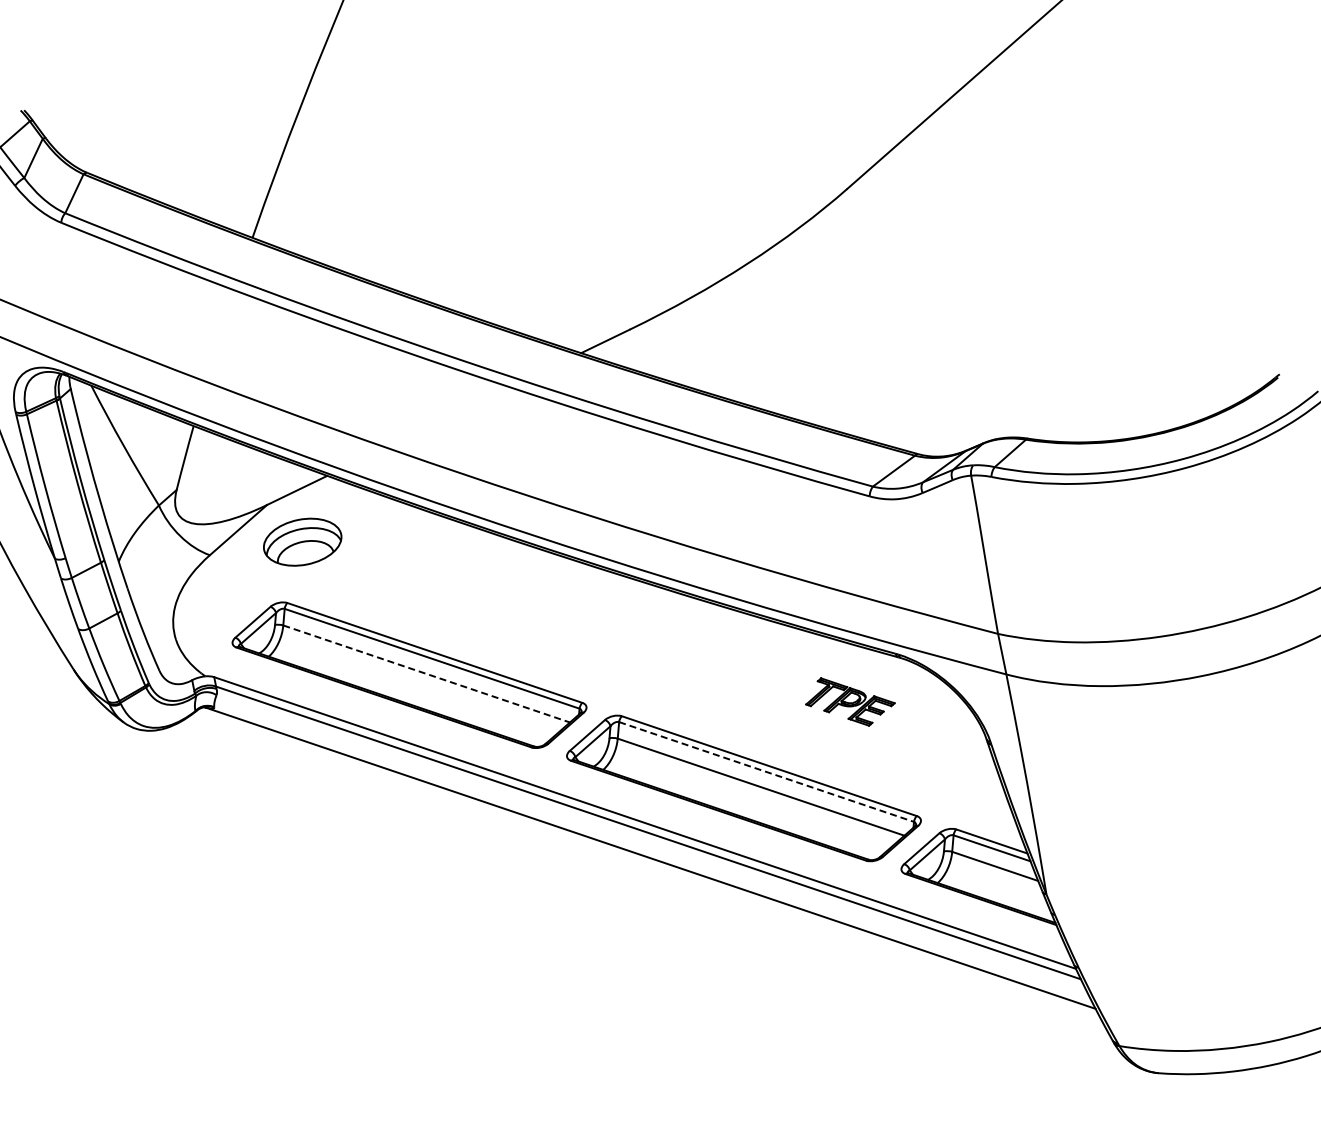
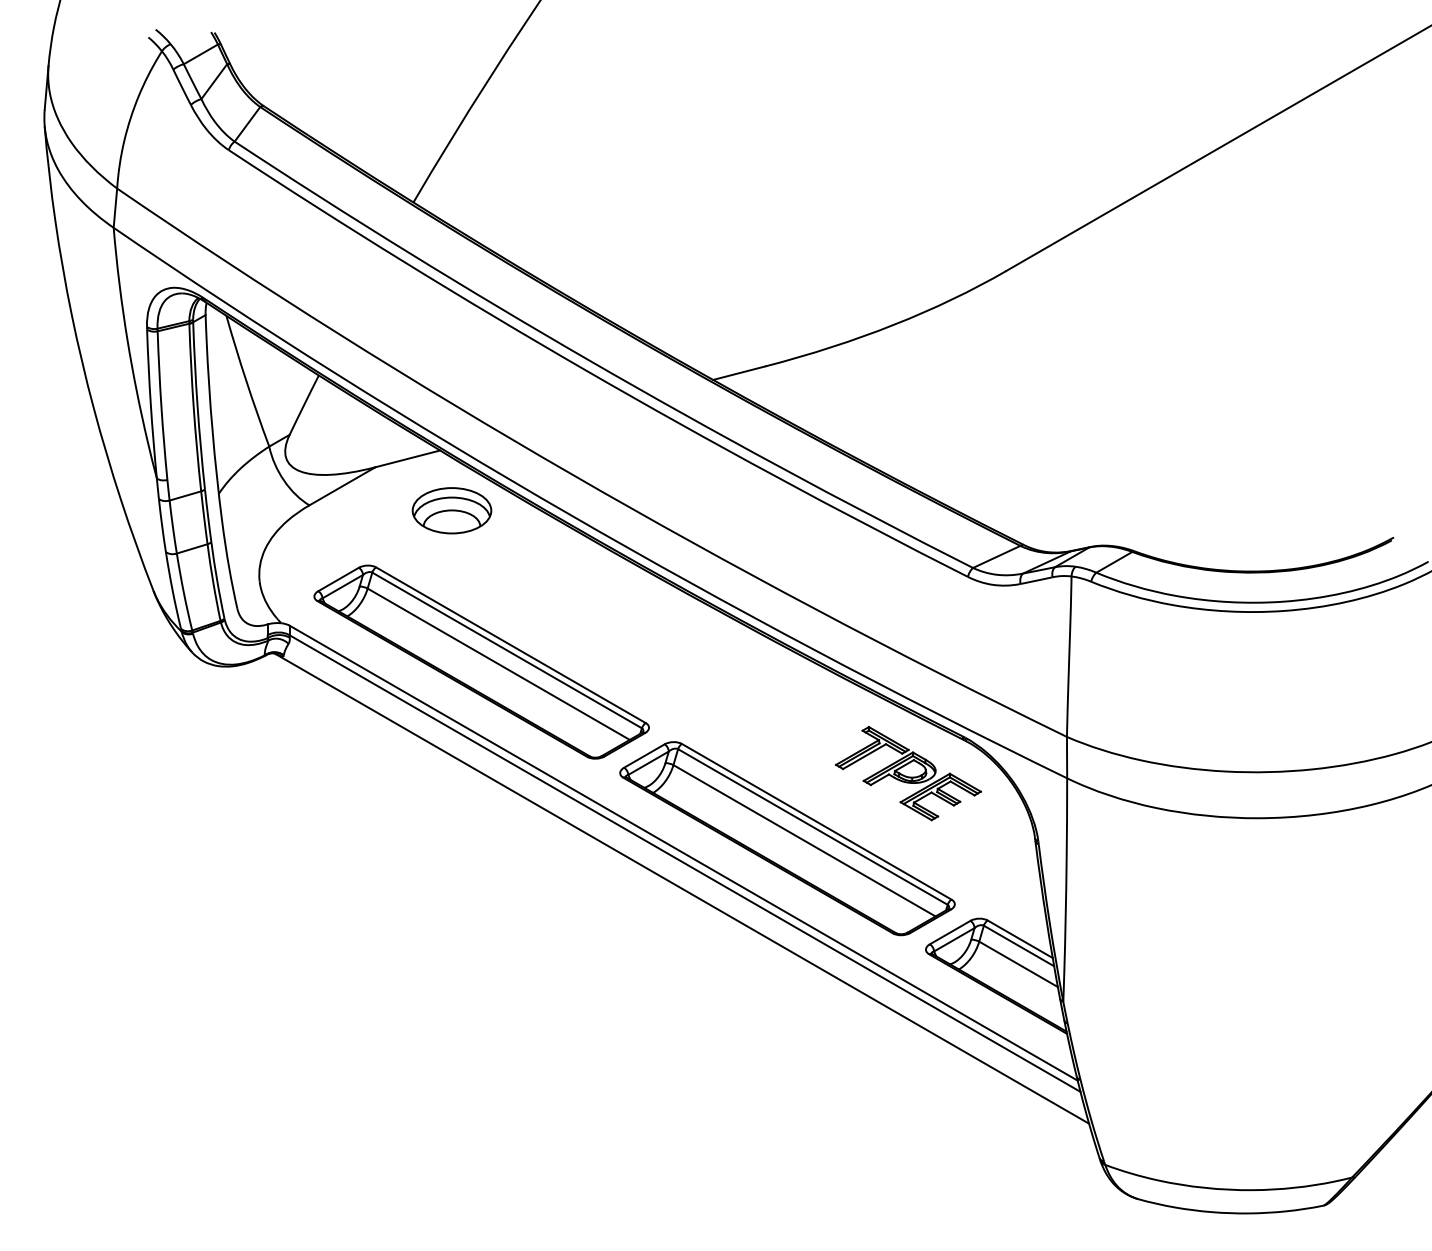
part: (302, 542) -> (451, 510), moved
line: (427, 674) -> (499, 664), dashed -> solid
part: (849, 700) -> (908, 773), size x1.67
line: (766, 772) -> (812, 827), dashed -> solid

